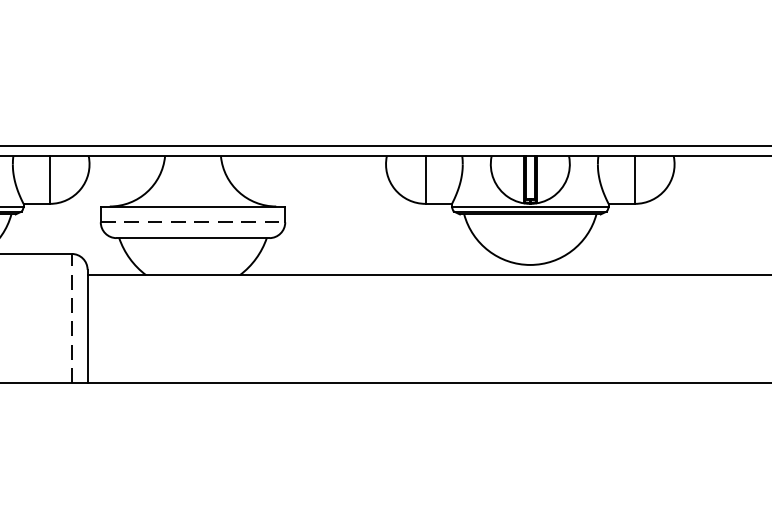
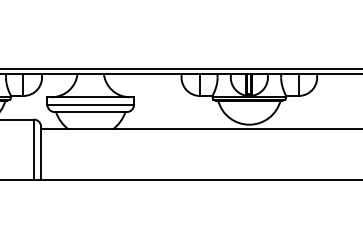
line: (194, 221) -> (91, 104), dashed -> solid
line: (71, 317) -> (33, 149), dashed -> solid

